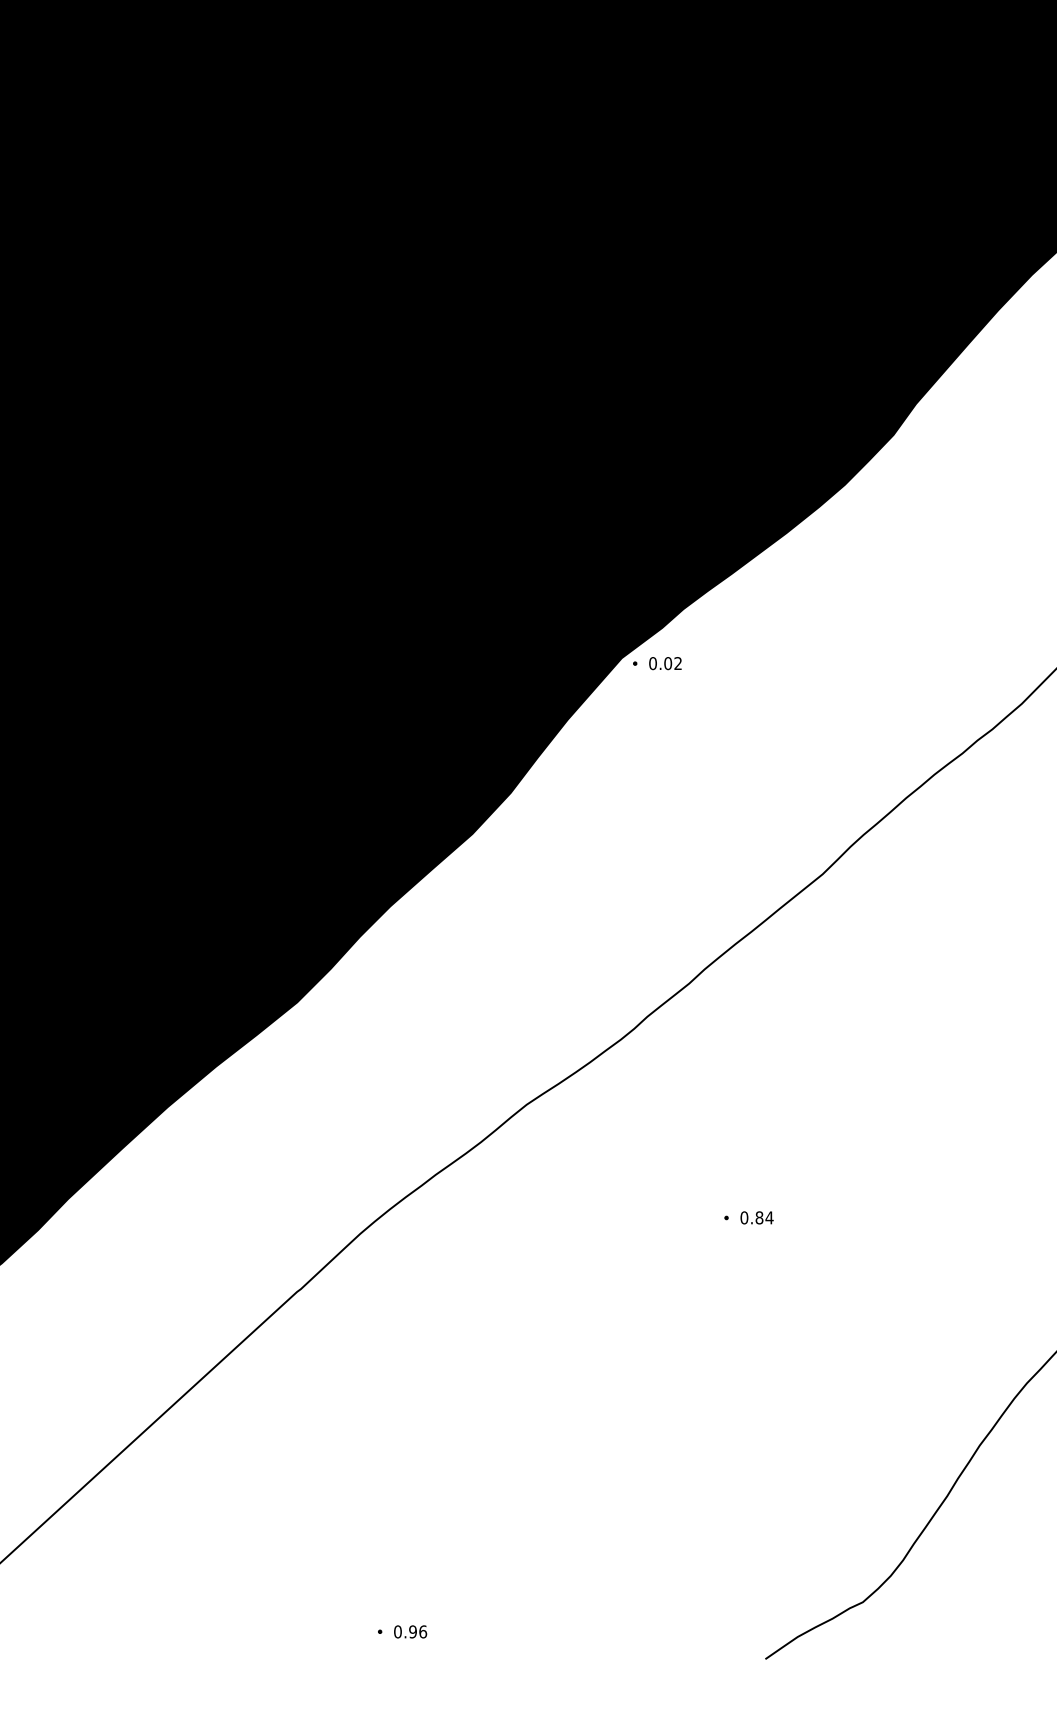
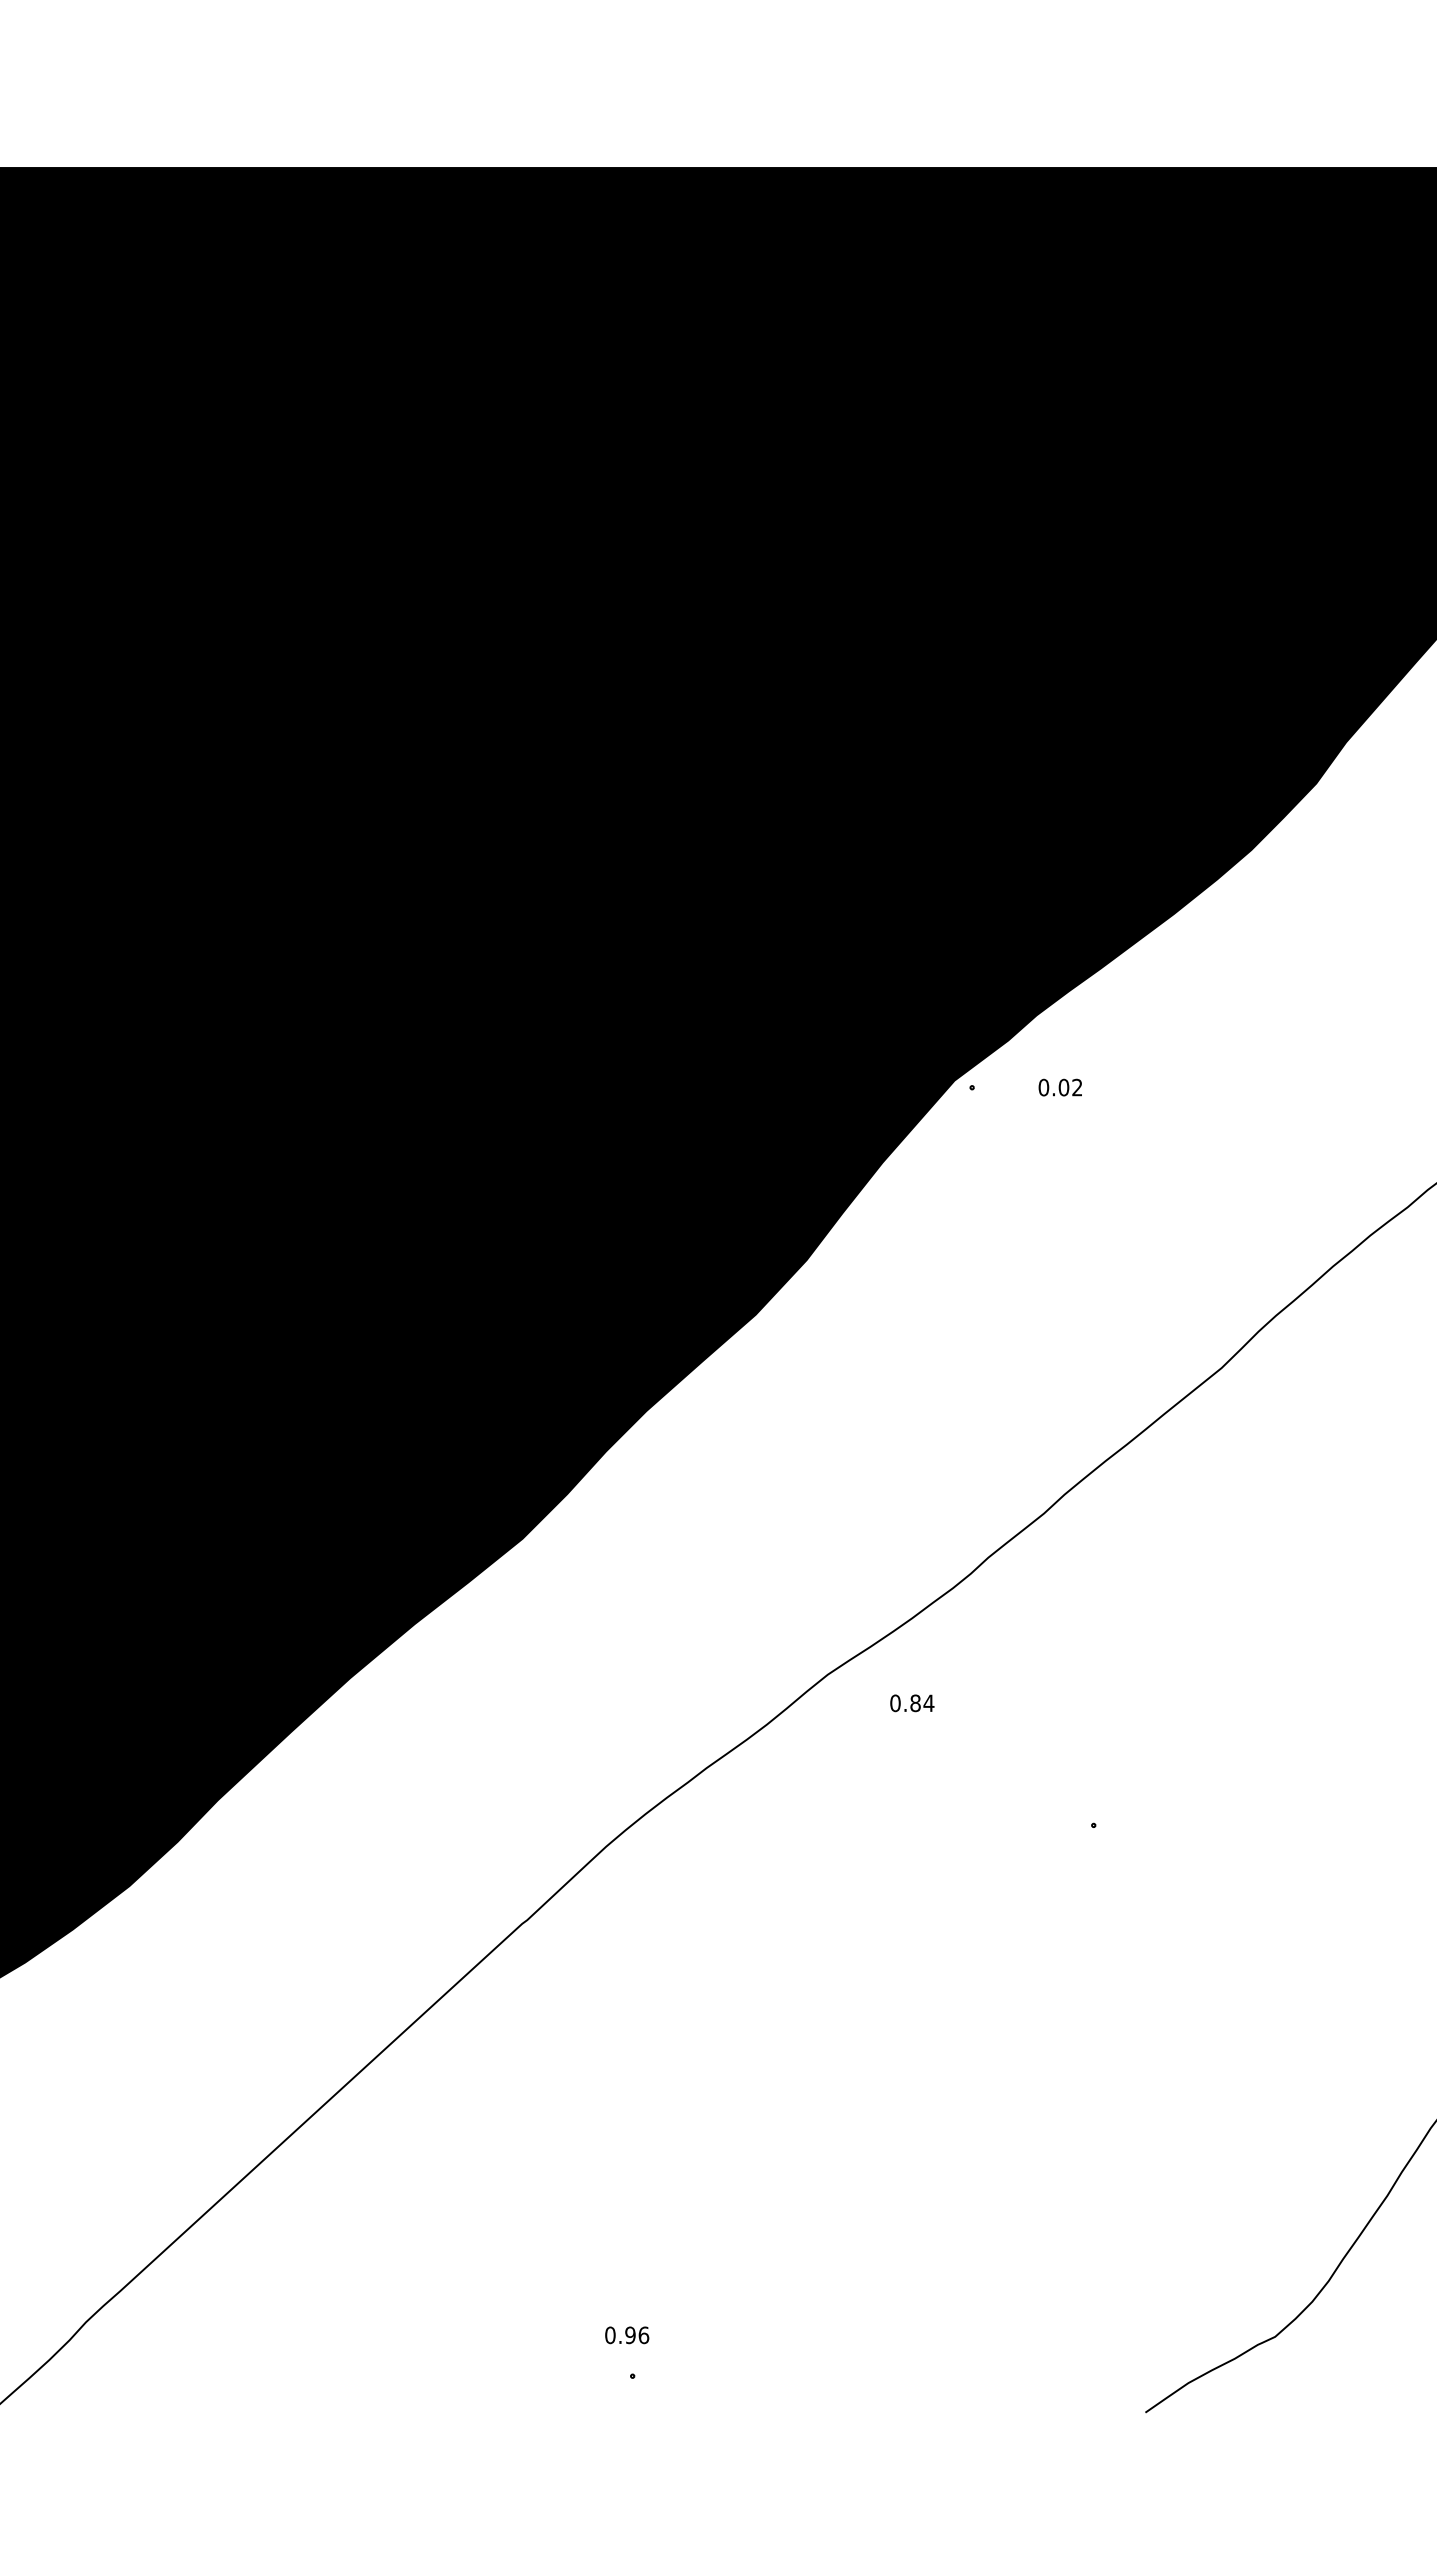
text: (664, 663) -> (1059, 1087), moved
text: (757, 1218) -> (912, 1703), moved
text: (410, 1632) -> (627, 2335), moved

